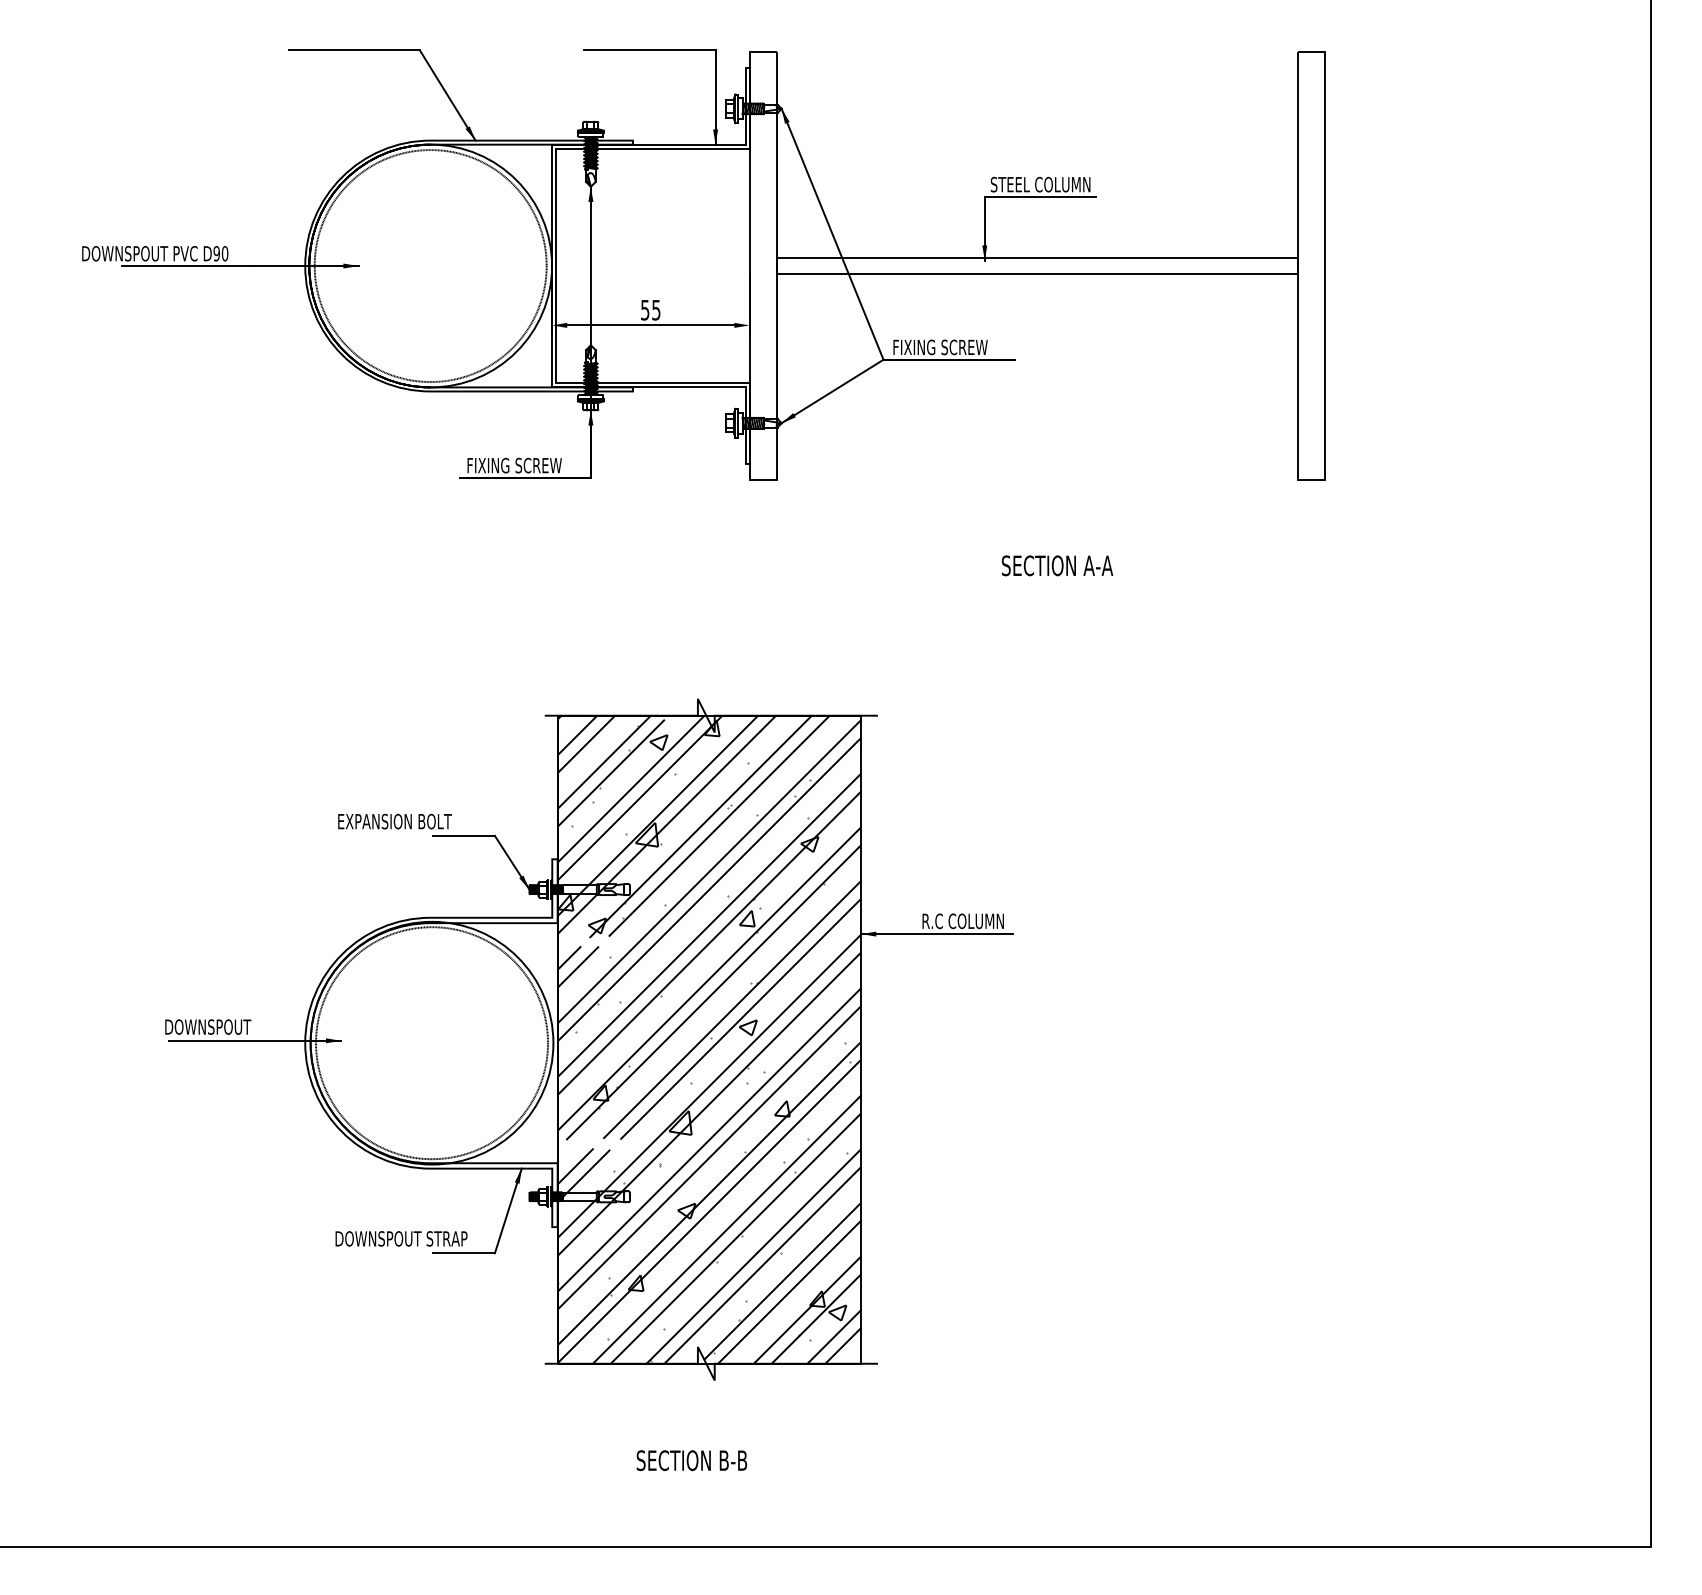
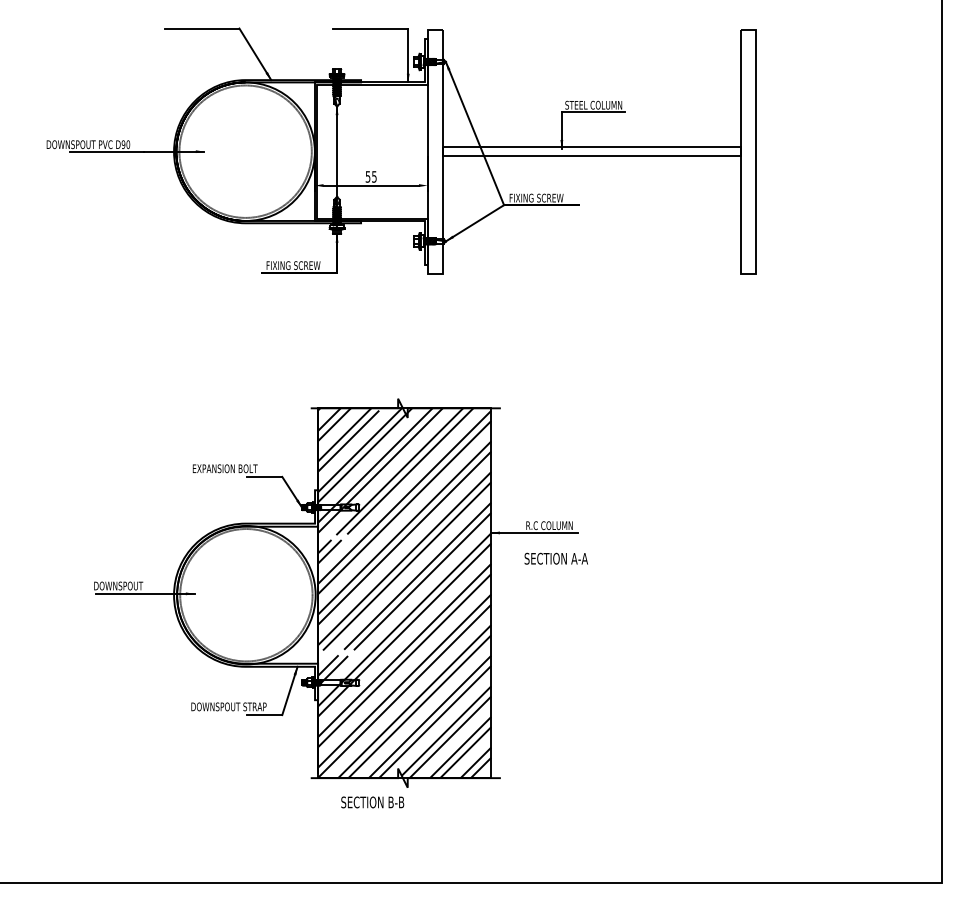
text: (1056, 565) -> (555, 558), moved
hatch: (703, 1040) -> (401, 593), removed
text: (691, 1460) -> (372, 802), moved

